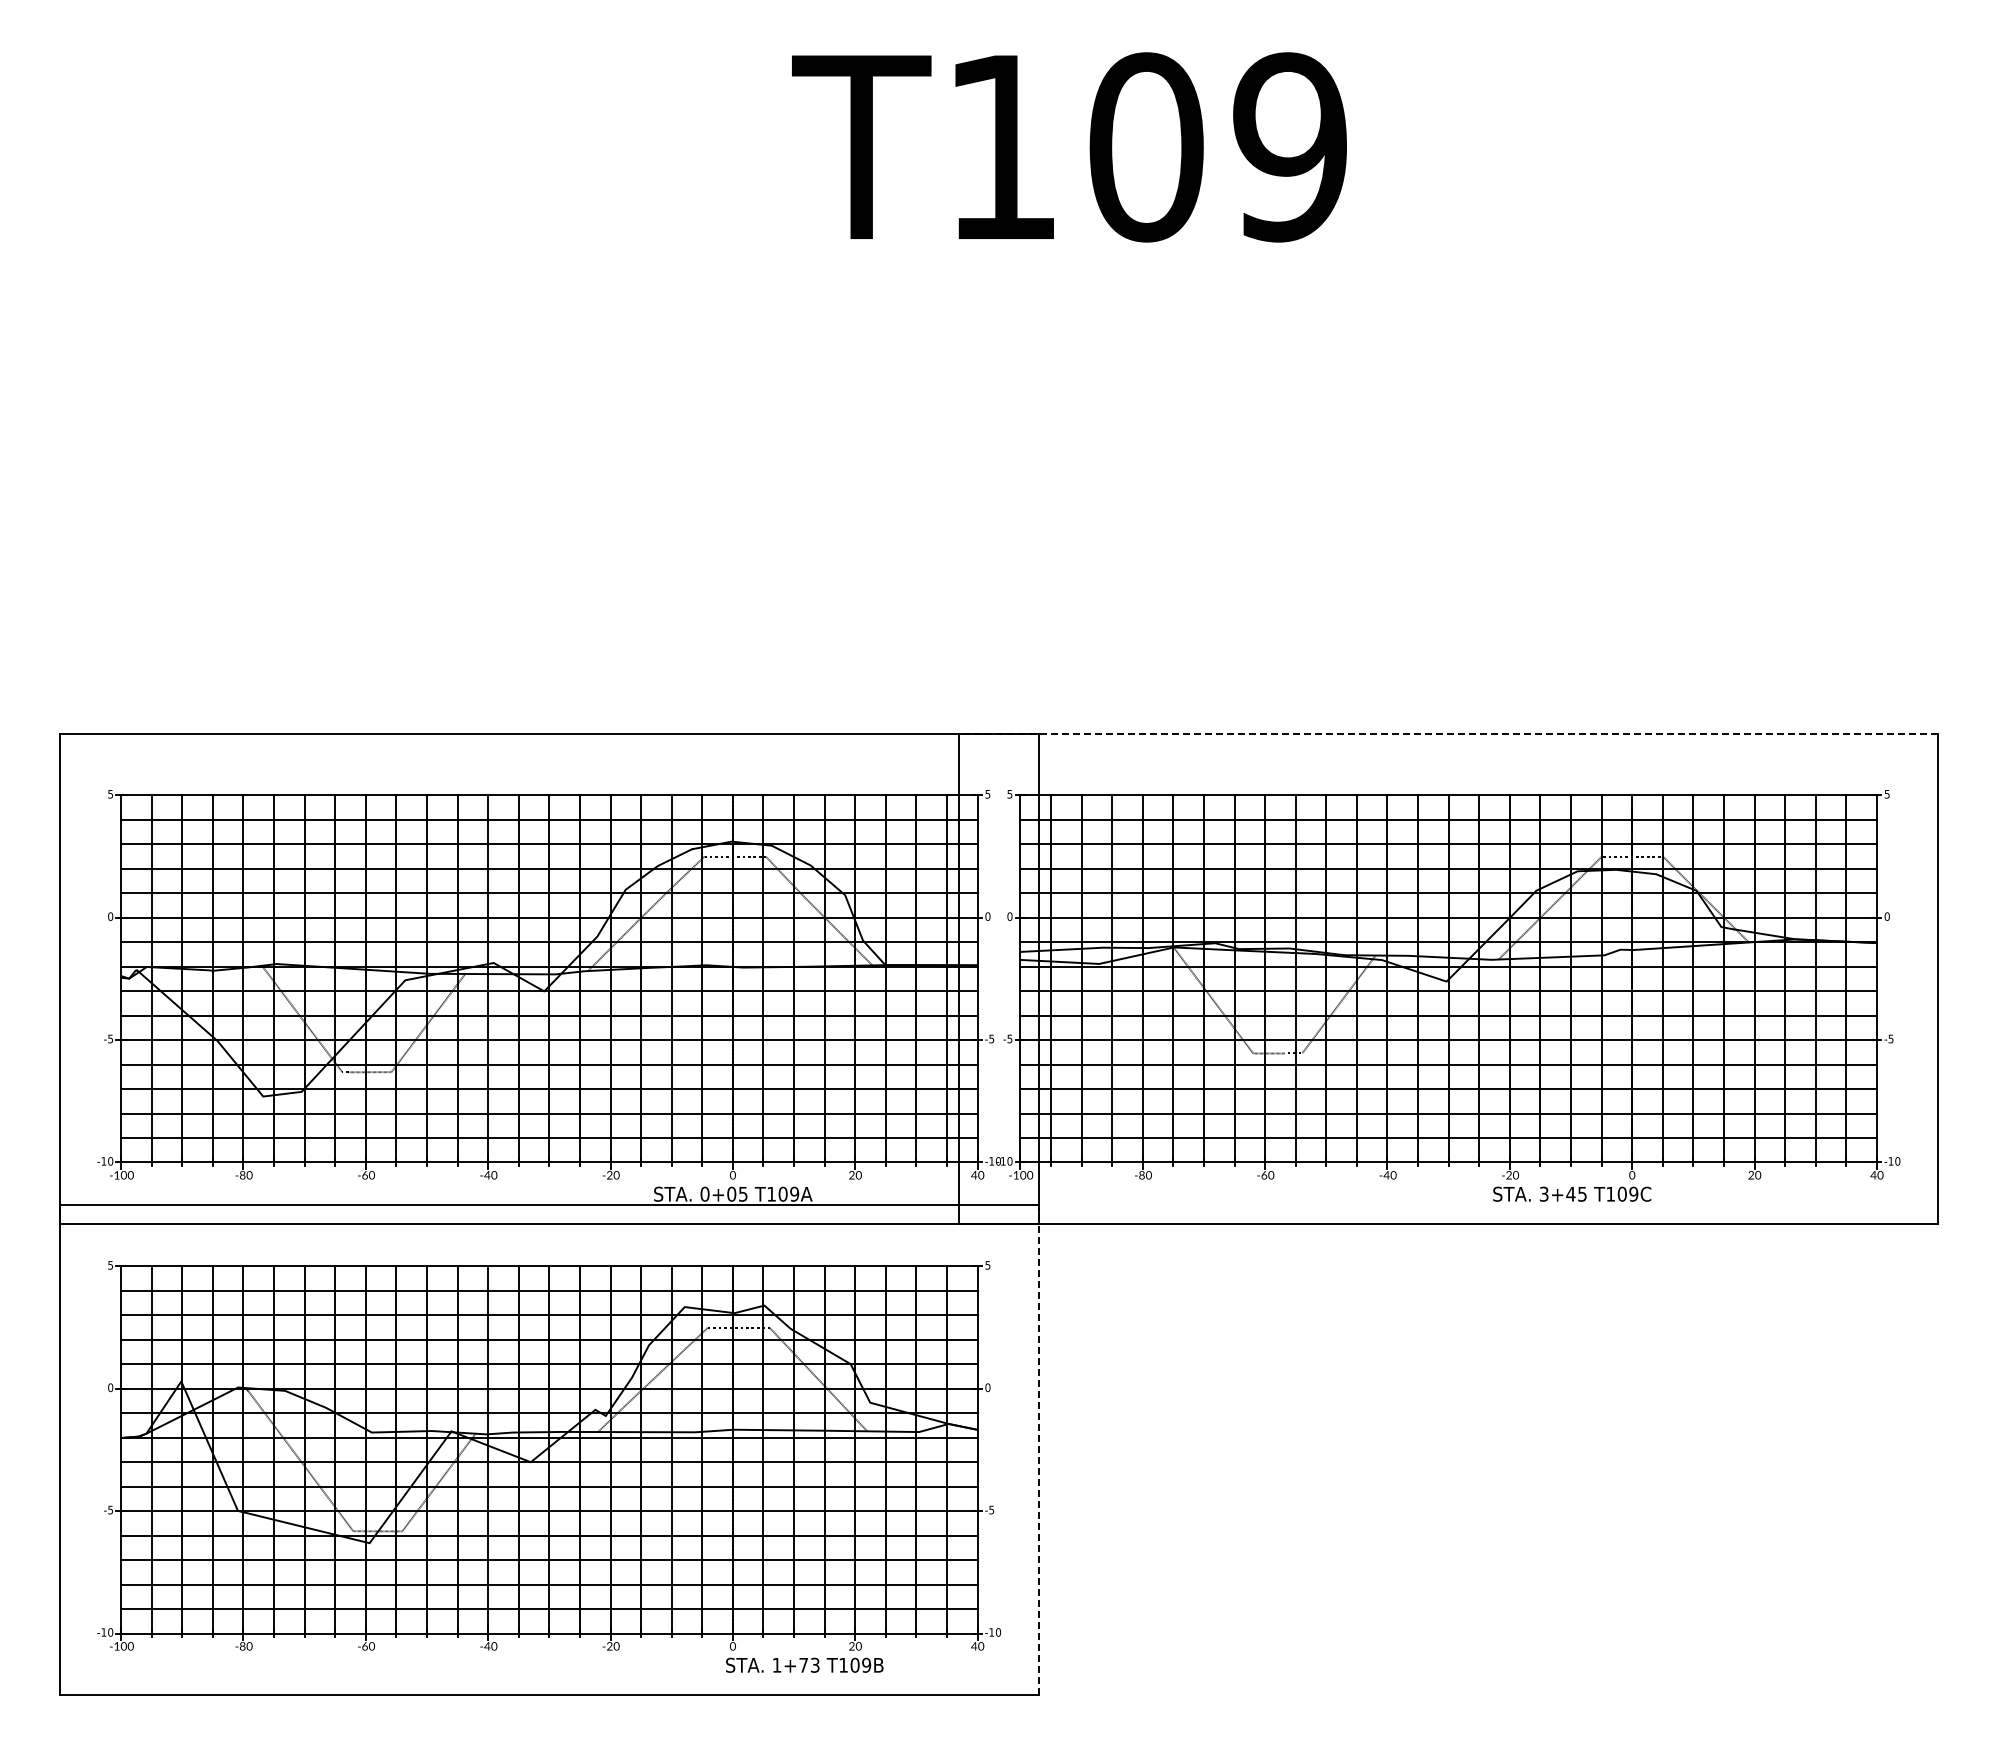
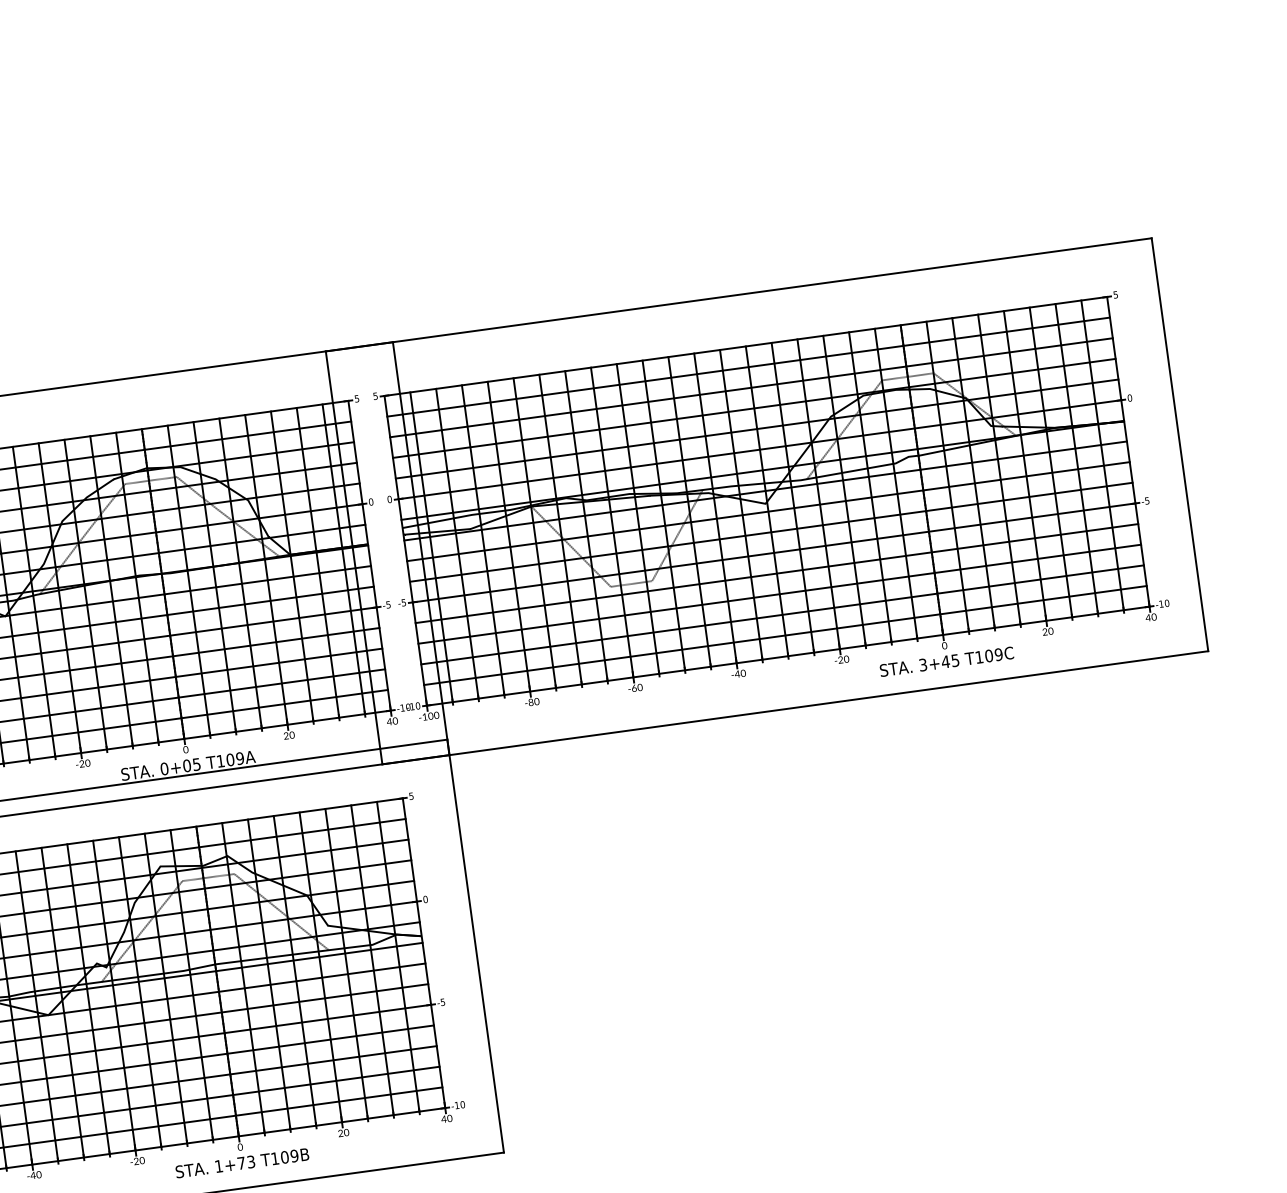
line: (1448, 734) -> (738, 295), dashed -> solid
text: (1572, 1193) -> (946, 661), moved
line: (1038, 1449) -> (475, 945), dashed -> solid
text: (804, 1664) -> (242, 1162), moved

